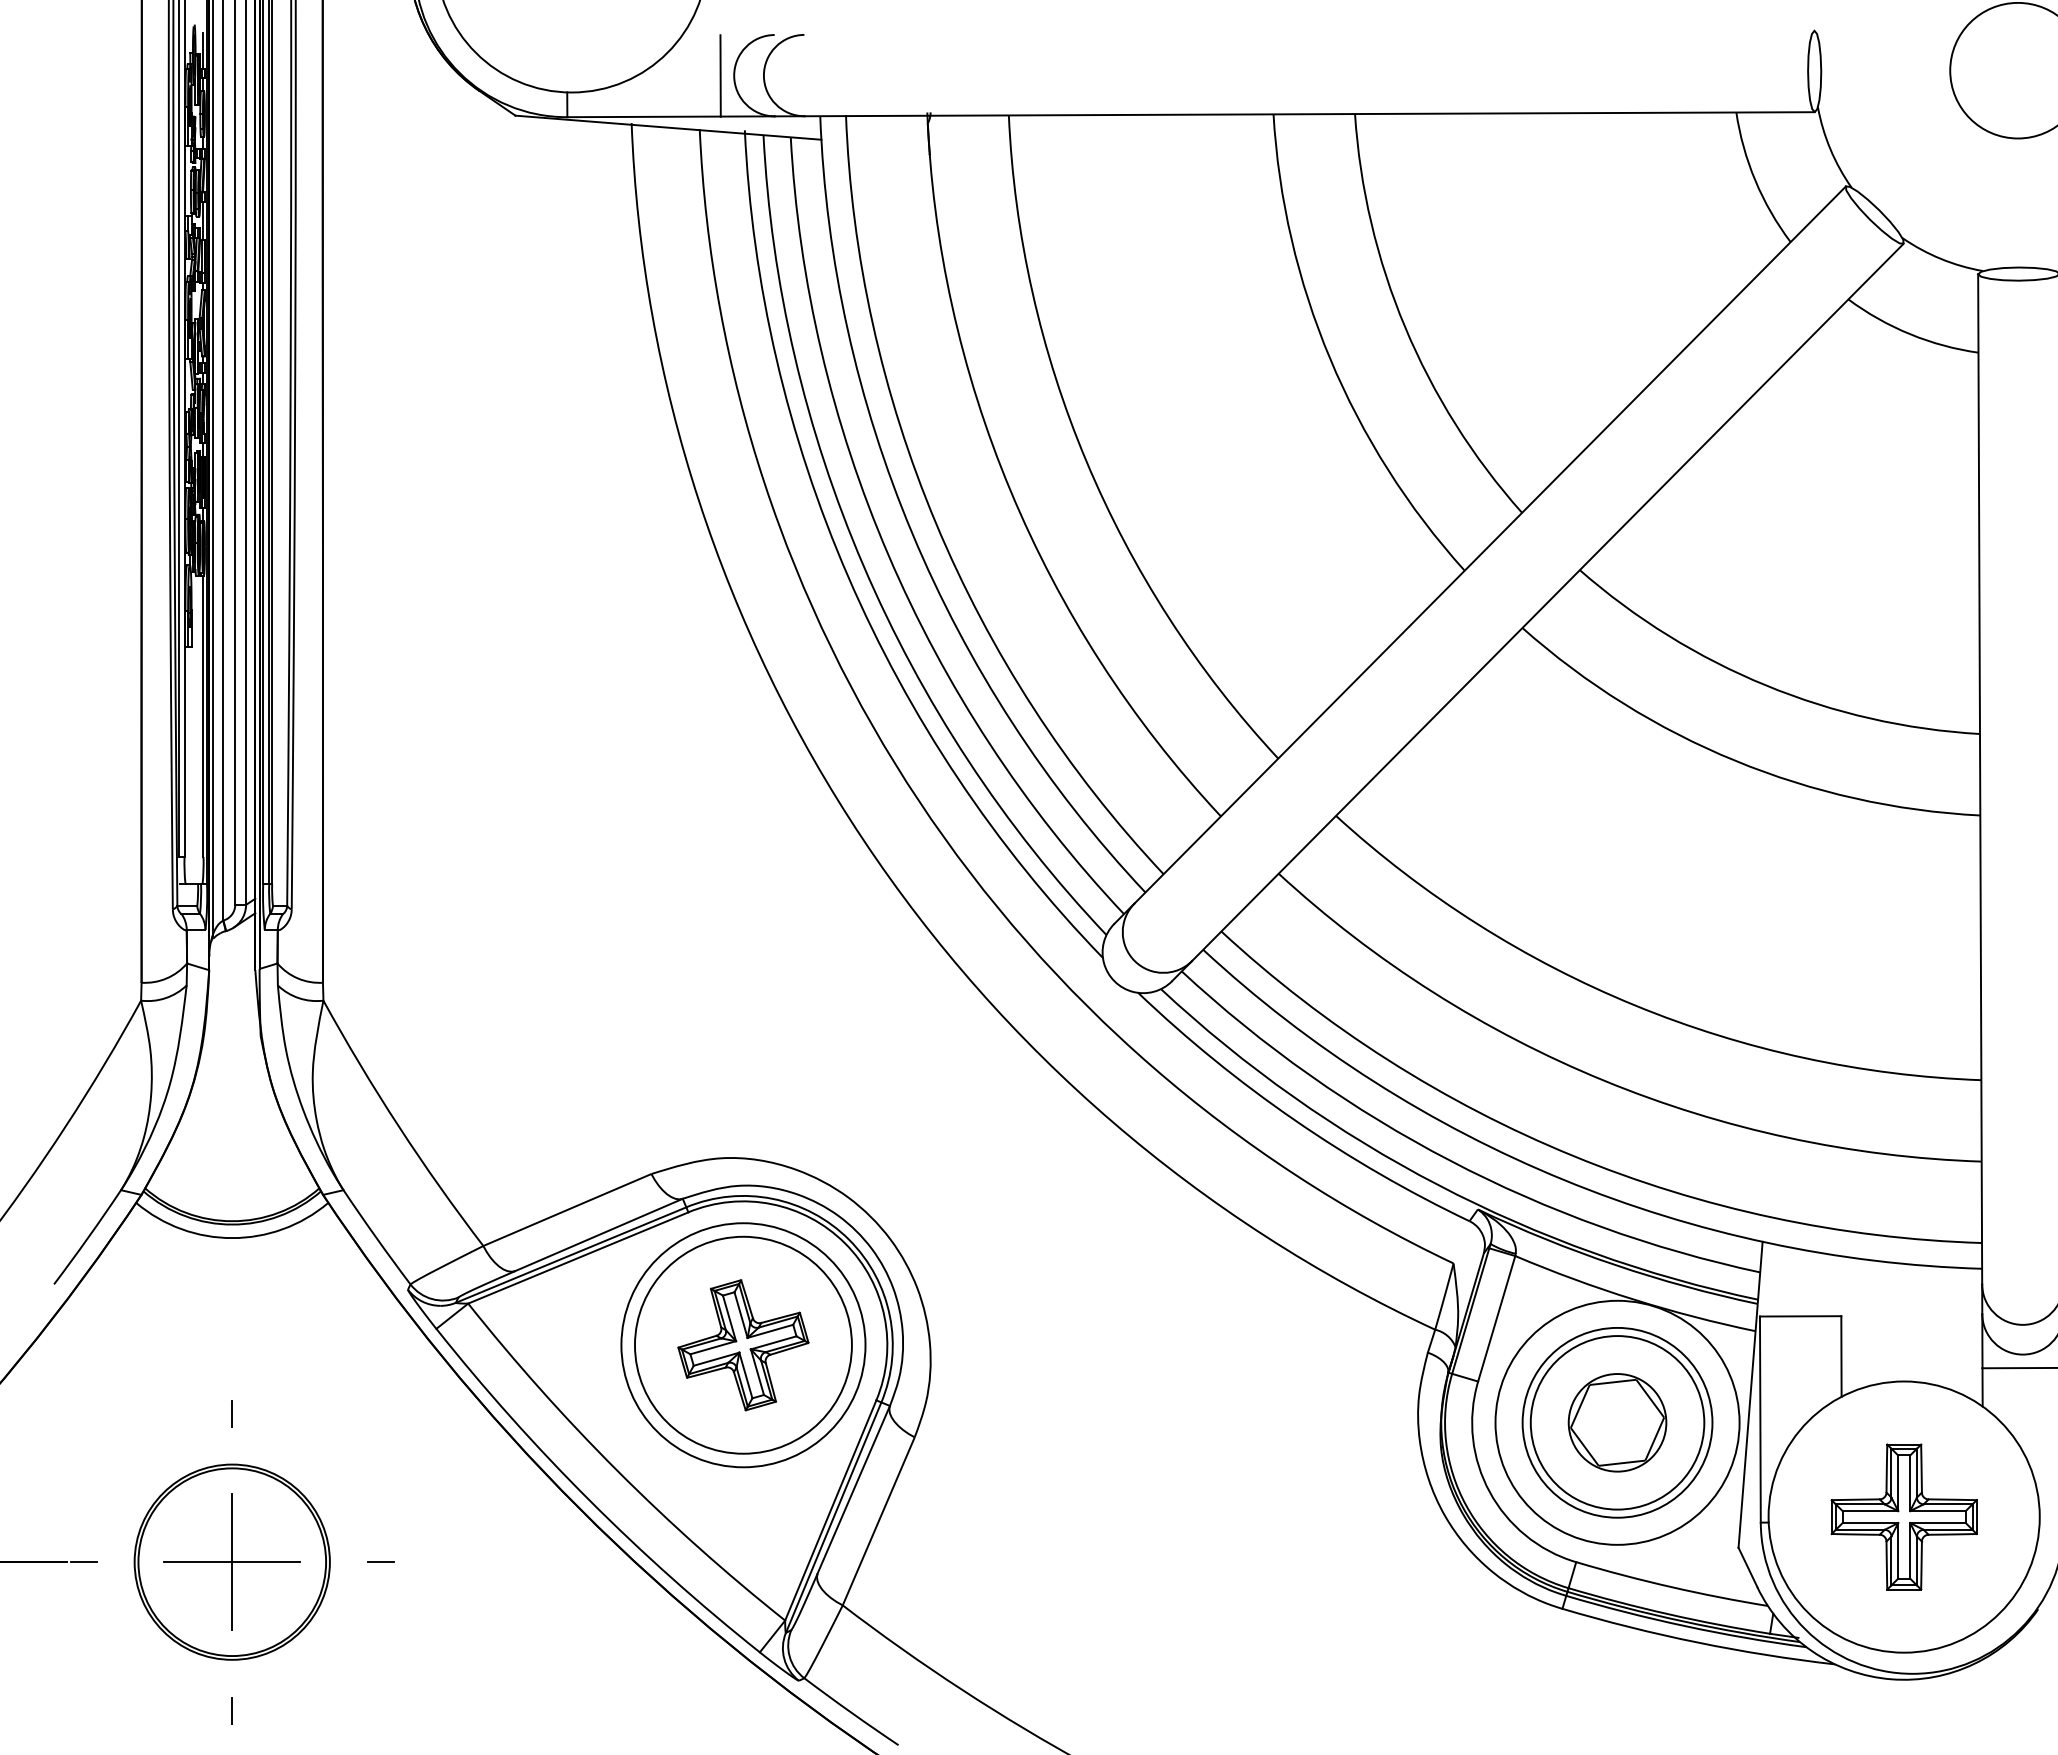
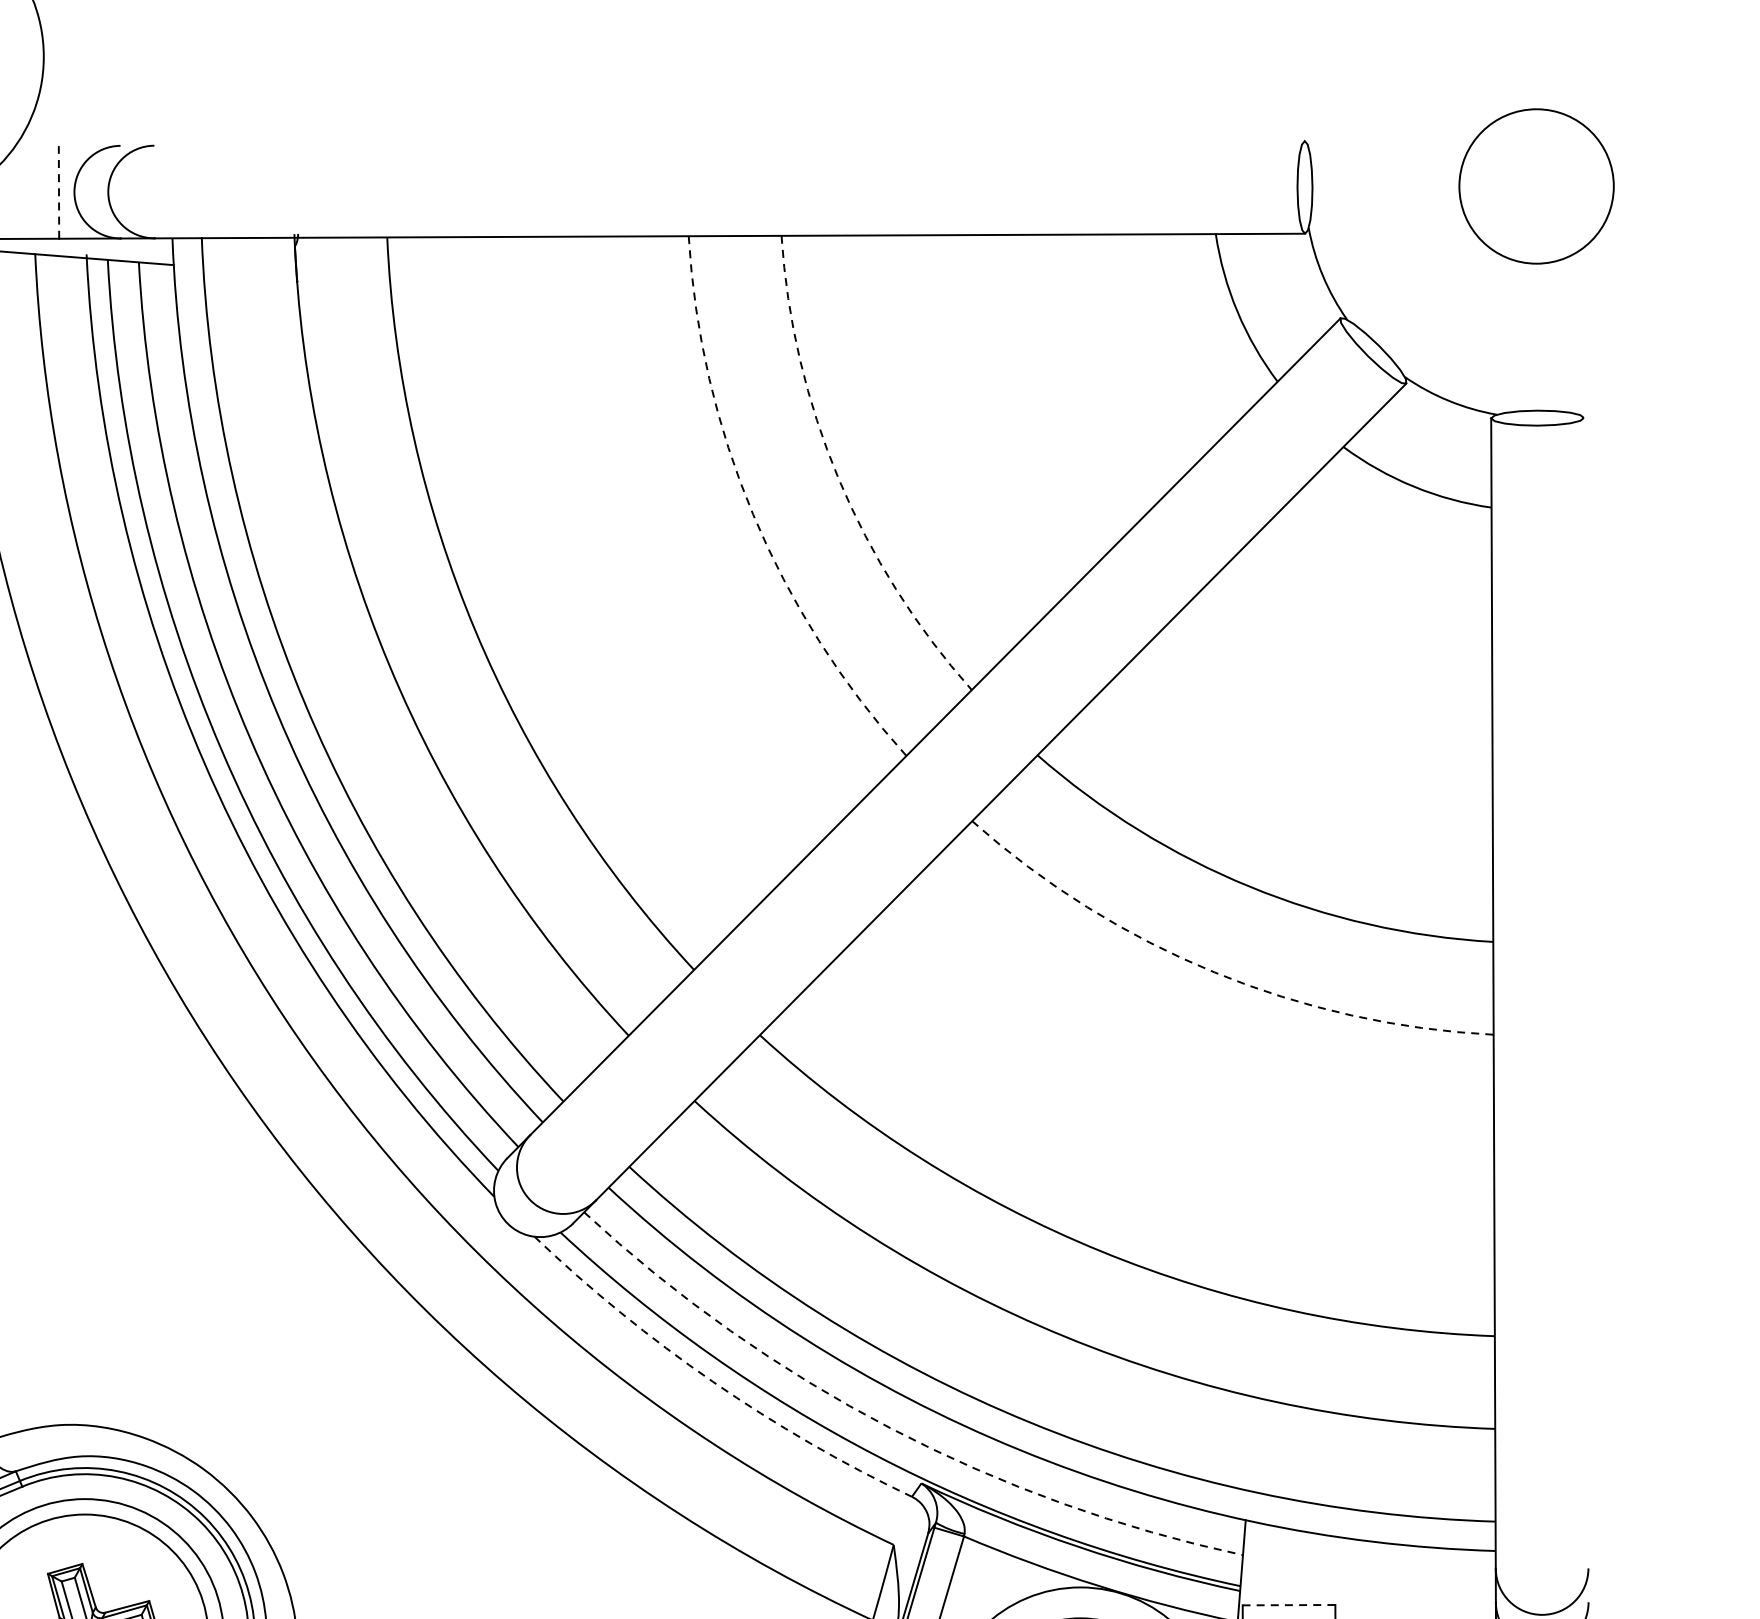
line: (720, 75) -> (58, 191), solid -> dashed
arc: (1405, 327) -> (838, 478), solid -> dashed
arc: (1330, 358) -> (753, 514), solid -> dashed
arc: (1735, 760) -> (1214, 972), solid -> dashed
arc: (1294, 1120) -> (712, 1382), solid -> dashed
arc: (1450, 1160) -> (890, 1427), solid -> dashed
line: (1800, 1316) -> (1288, 1605), solid -> dashed

